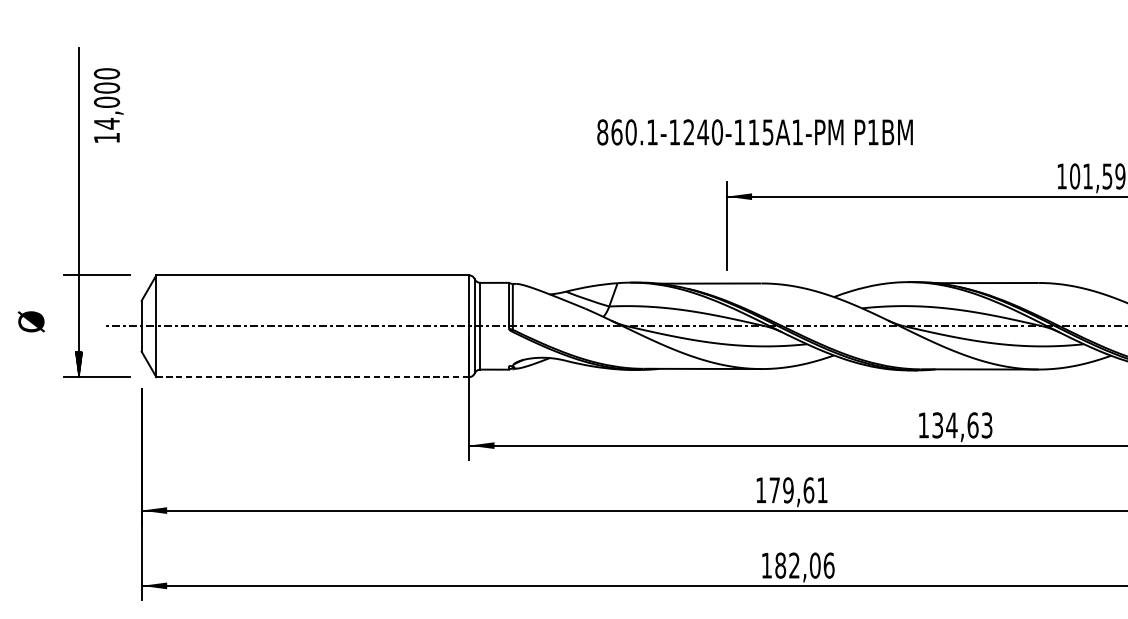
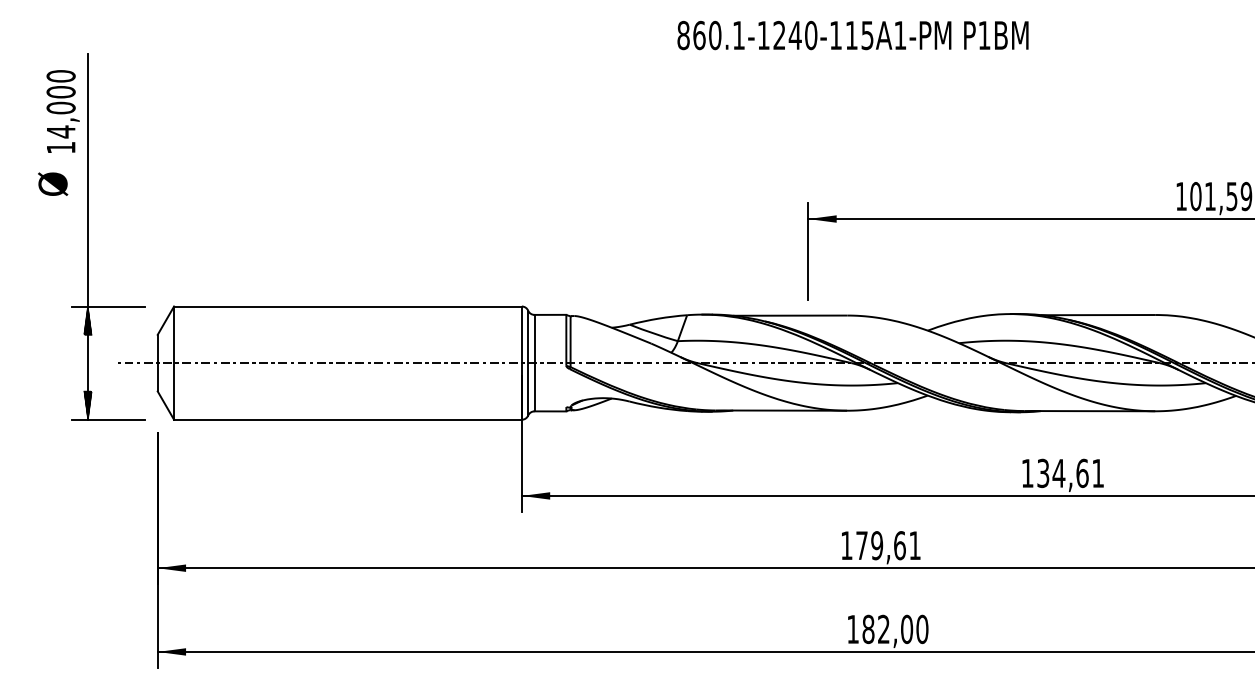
text: (108, 105) -> (62, 111), moved
text: (754, 132) -> (852, 35), moved
hatch: (78, 287) -> (87, 320), added
text: (31, 321) -> (53, 183), moved
line: (312, 376) -> (347, 419), dashed -> solid
text: (986, 425) -> (1097, 473), 134,63 -> 134,61
text: (829, 564) -> (922, 628), 182,06 -> 182,00

